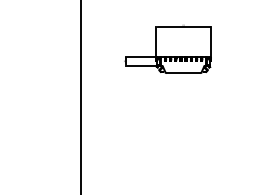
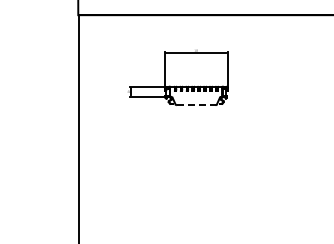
line: (183, 73) -> (196, 105), solid -> dashed

